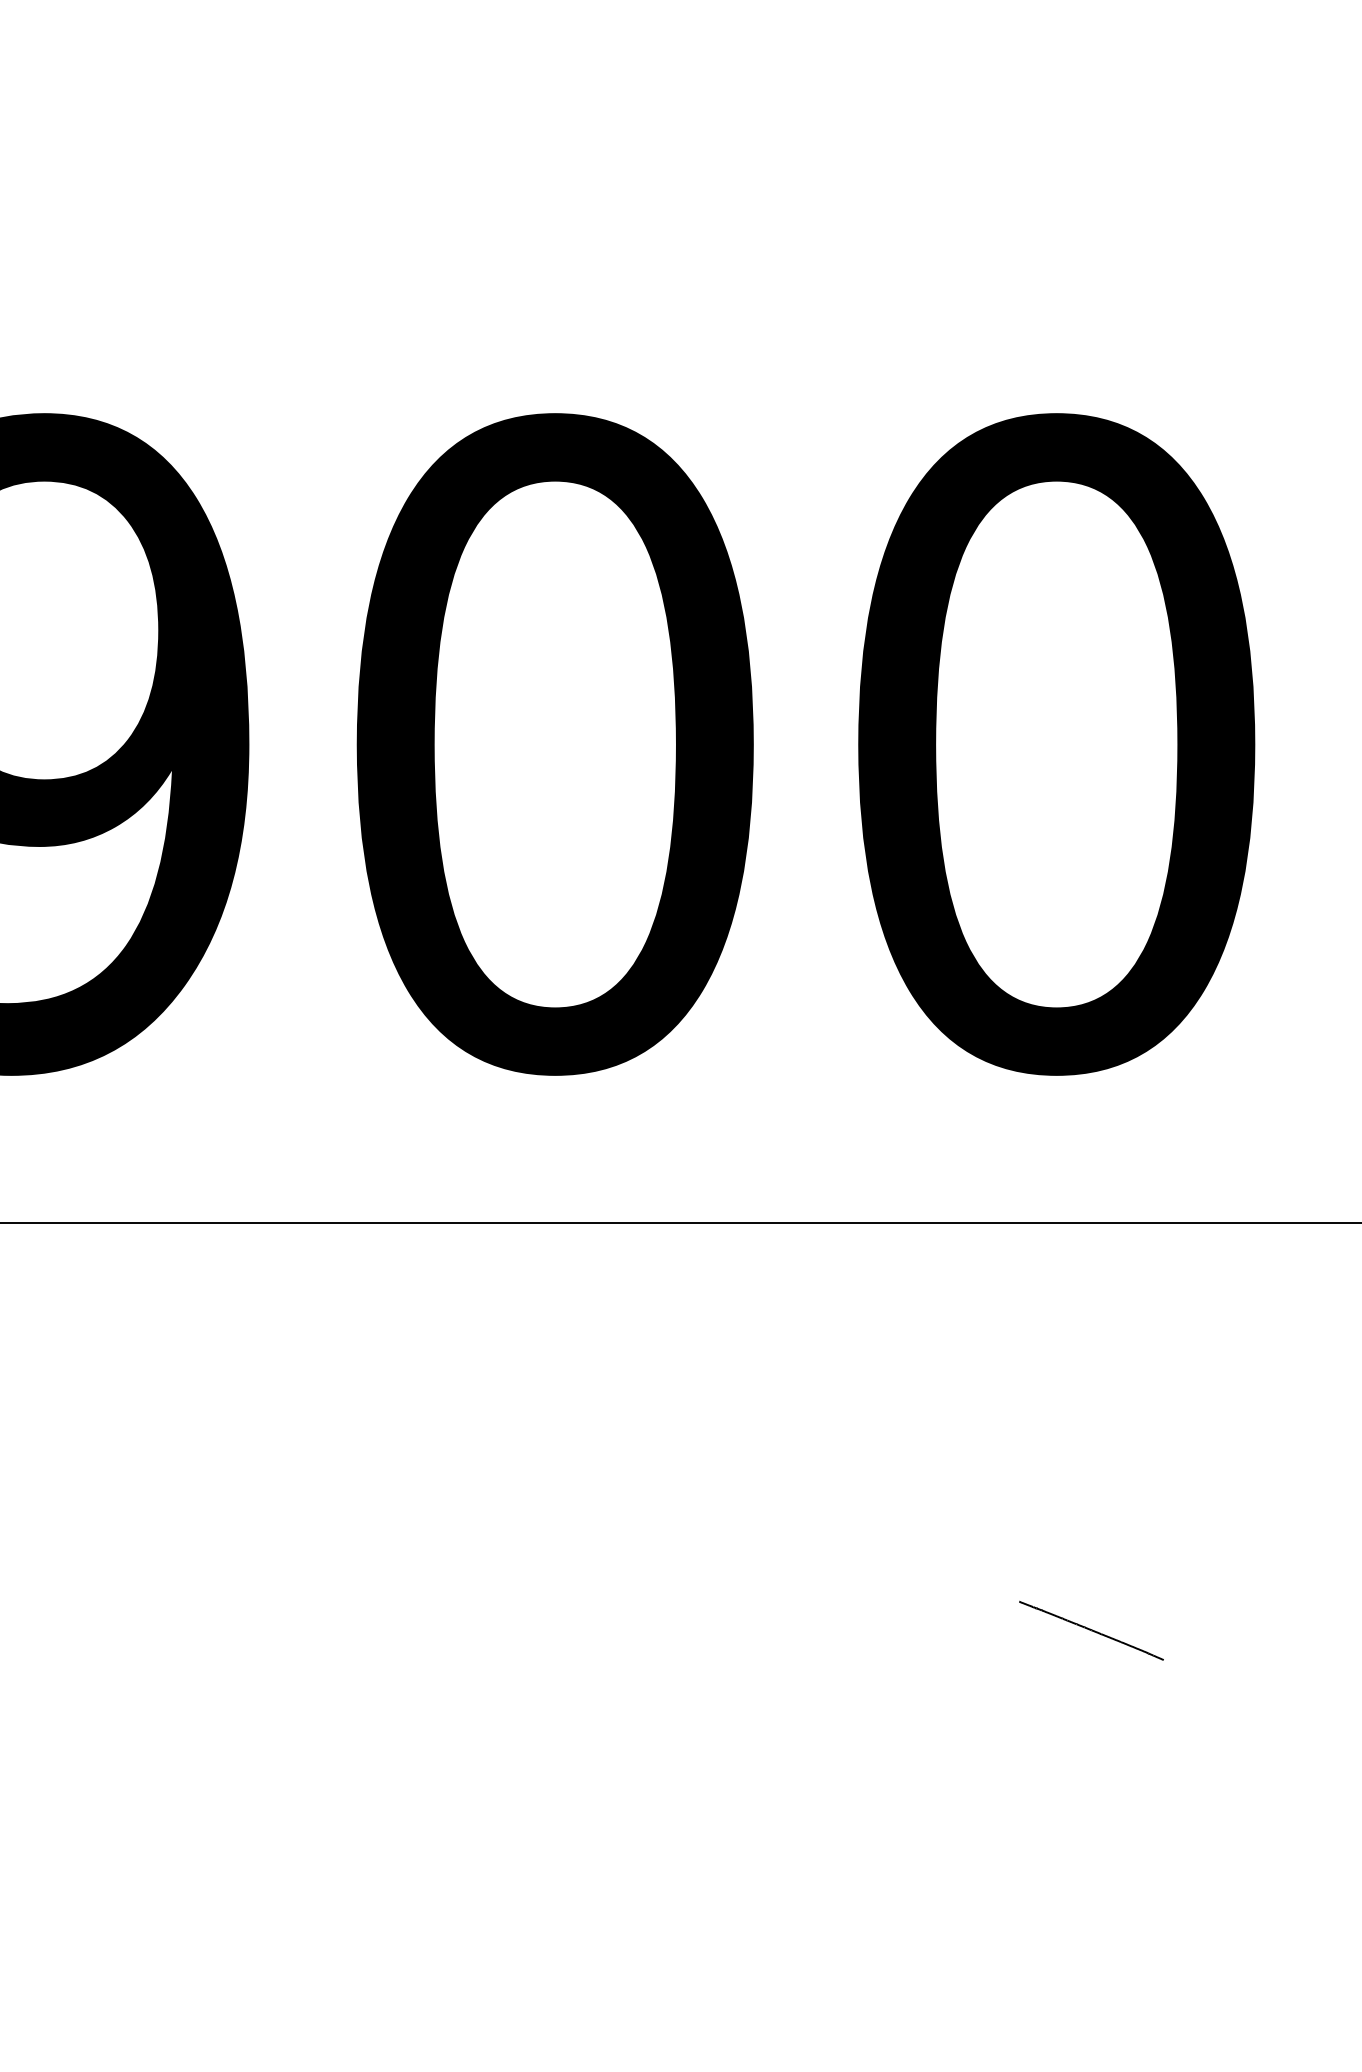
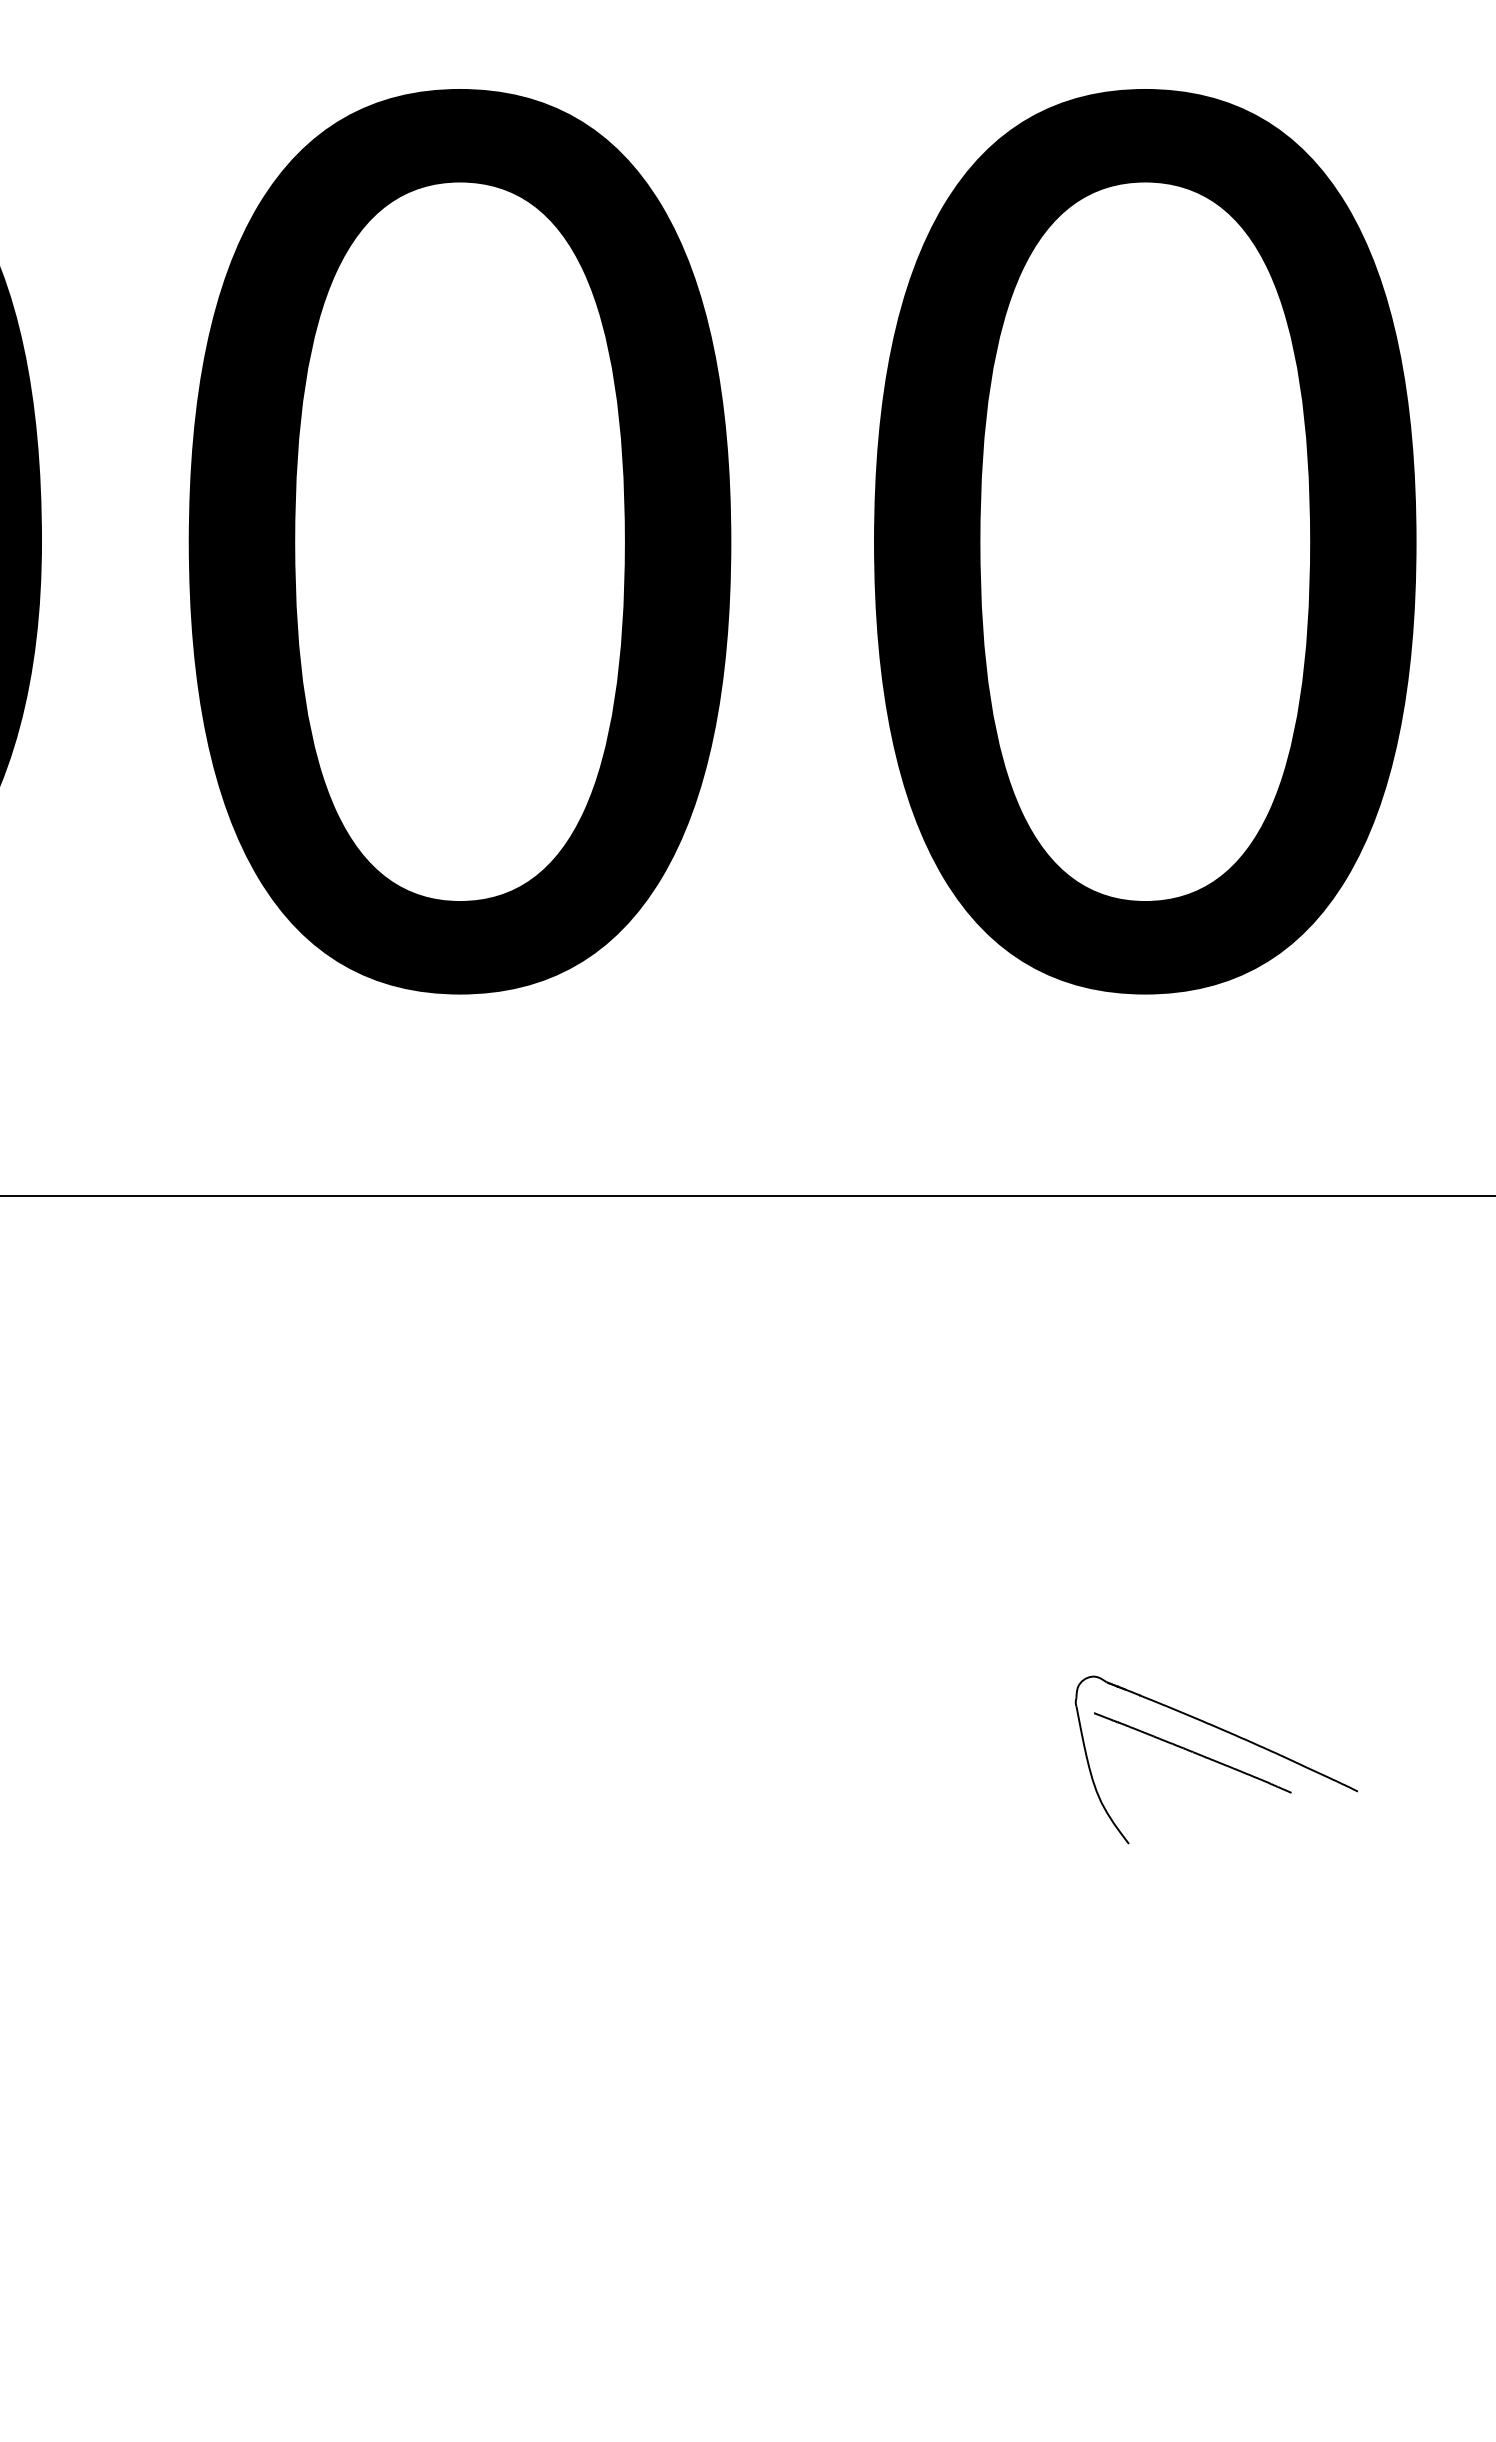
part: (1118, 1617) -> (1229, 1734), added

